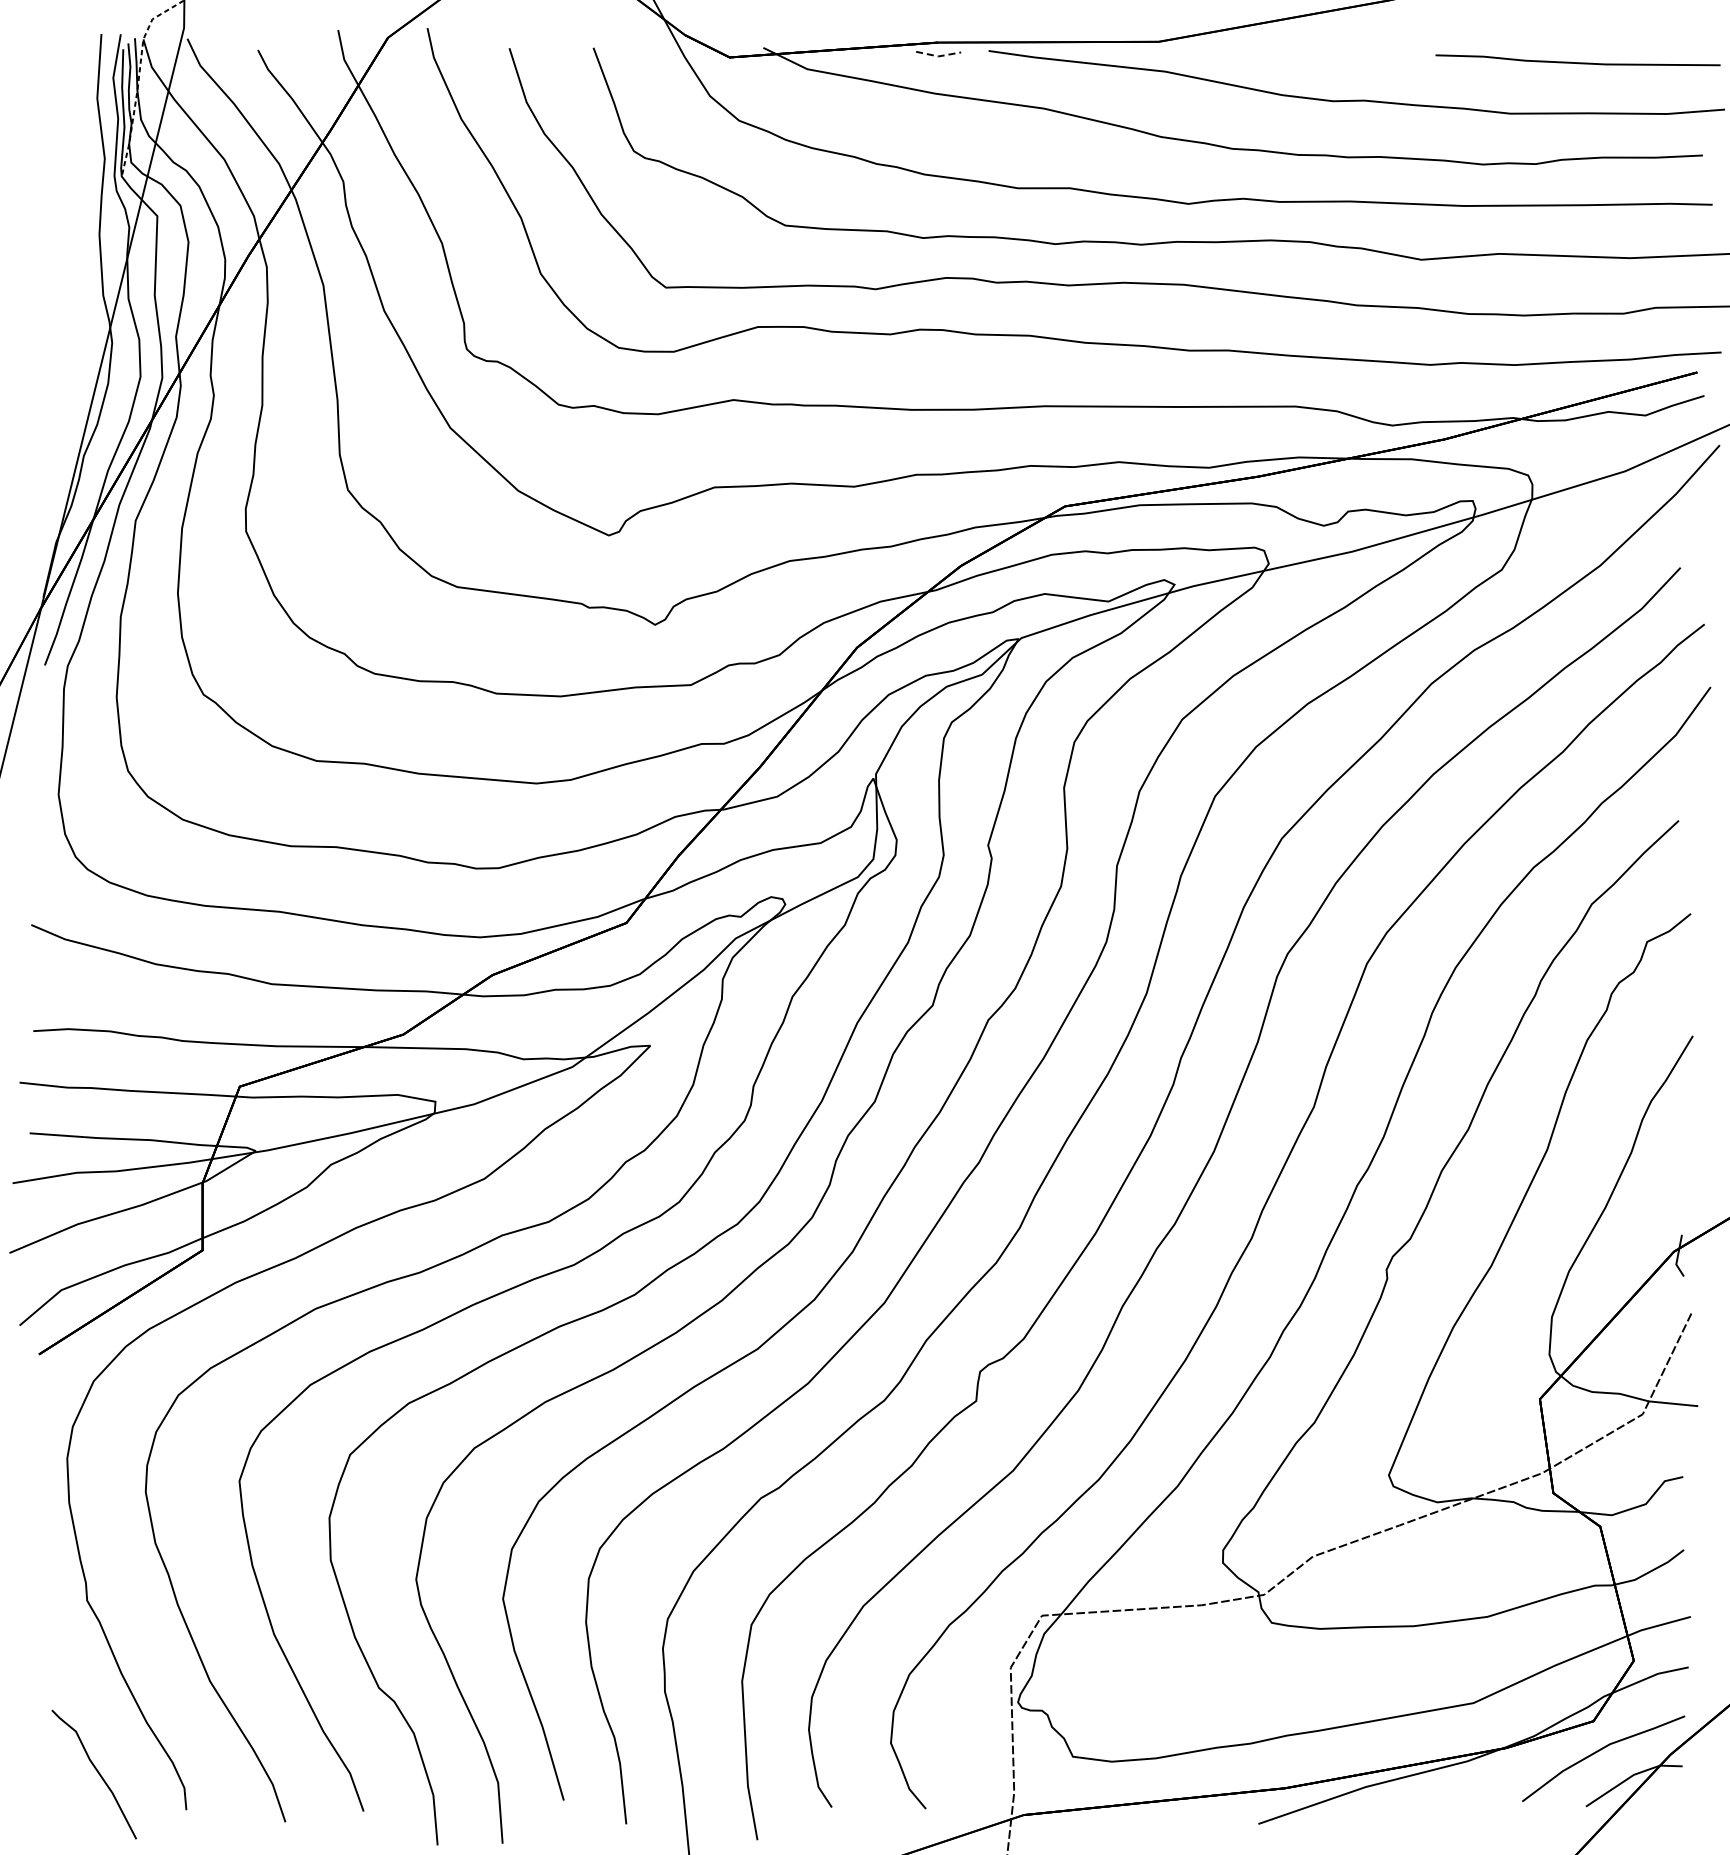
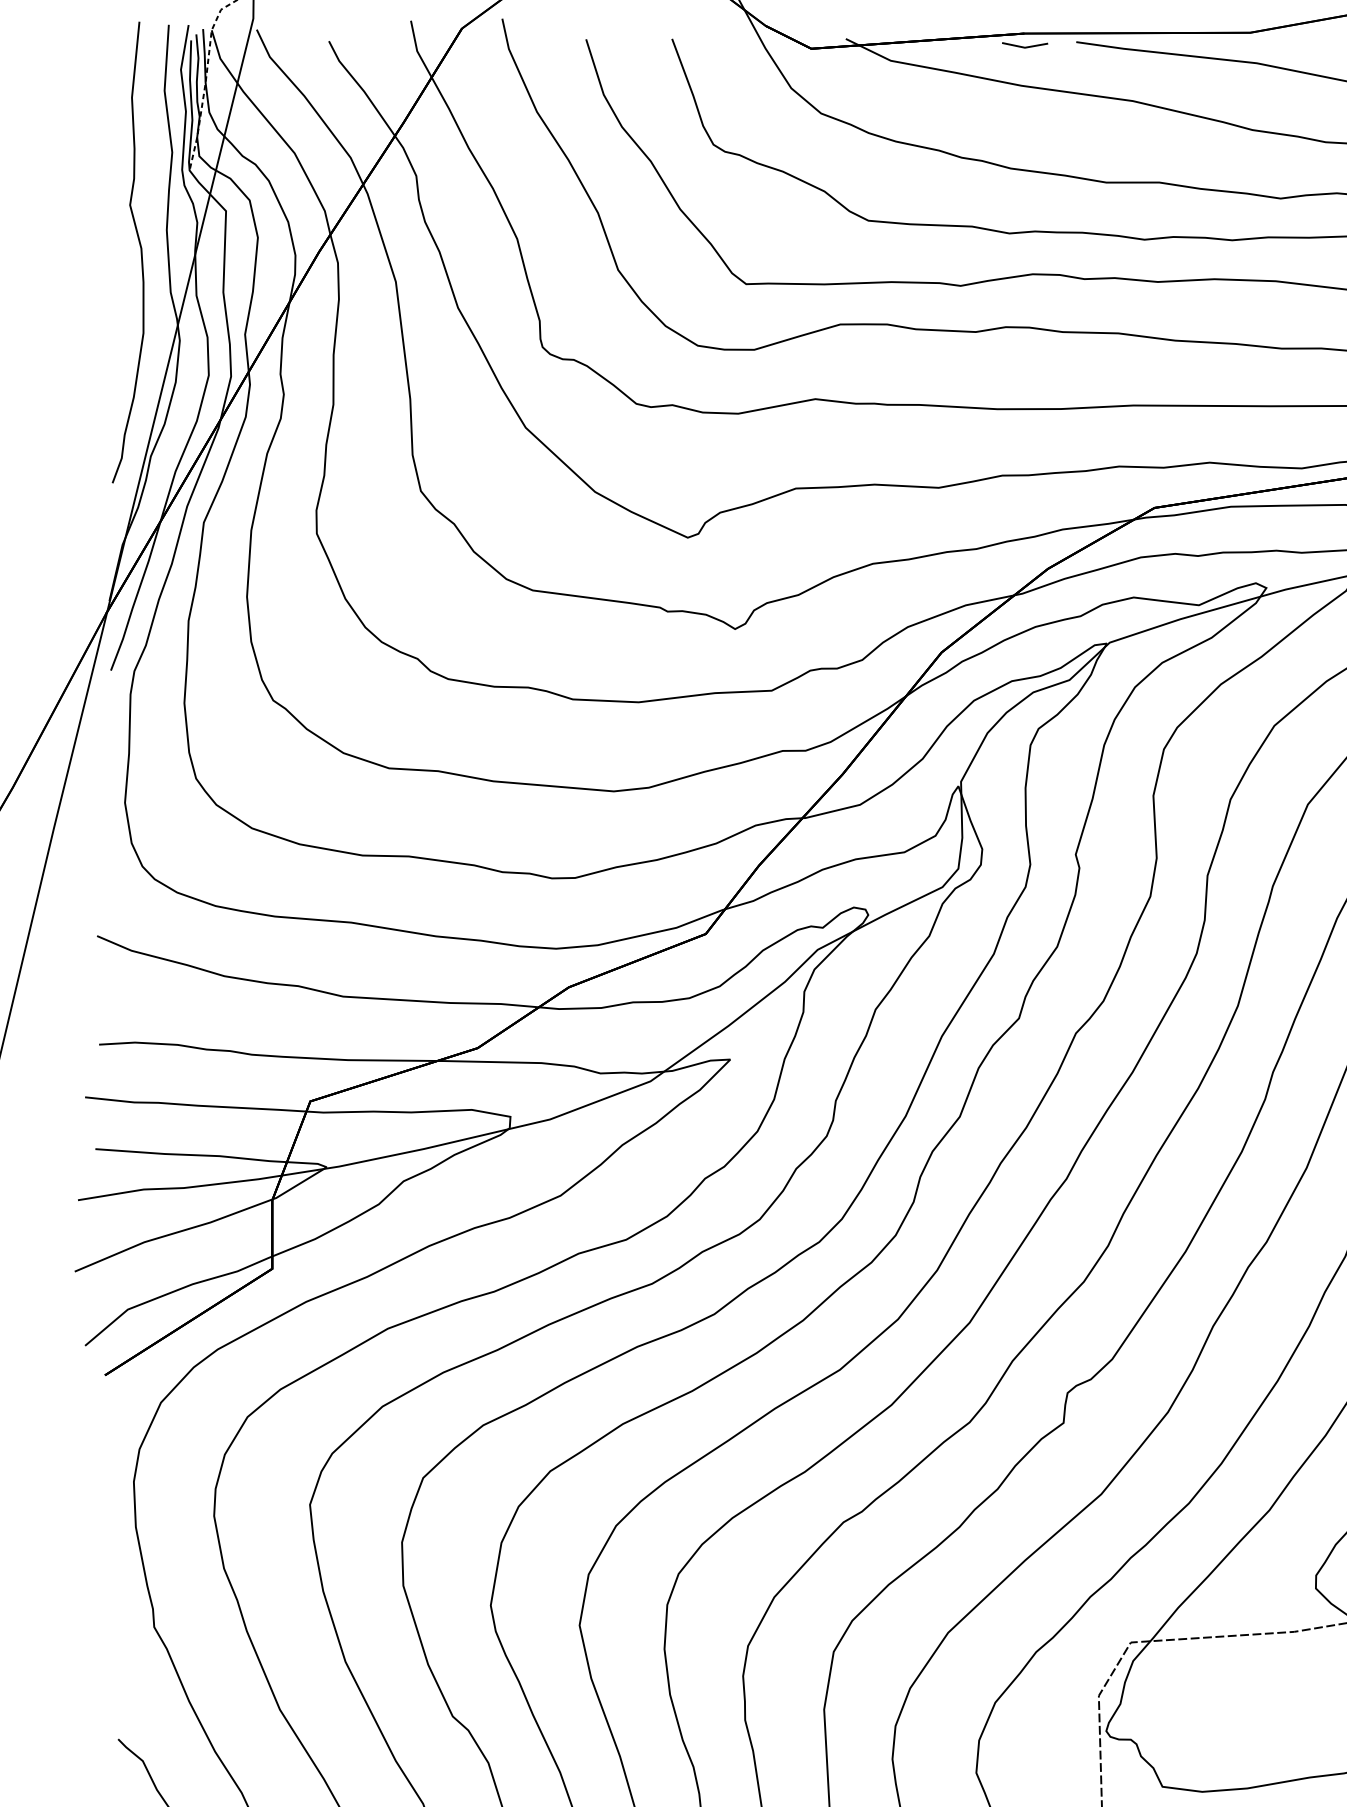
line: (938, 56) -> (1024, 47), dashed -> solid
curve: (73, 255) -> (140, 251), added

